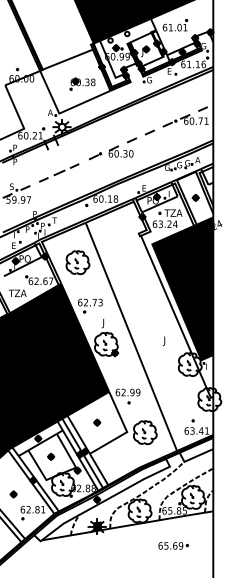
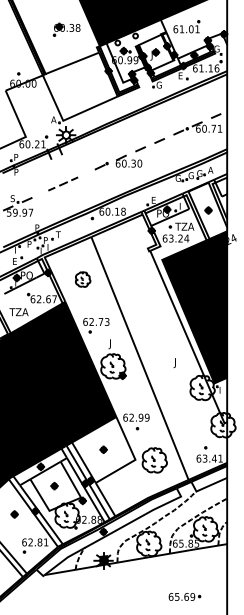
part: (82, 83) -> (66, 29), moved
part: (59, 172) -> (63, 183), size x0.7
part: (77, 262) -> (82, 279), size x0.6
part: (13, 494) -> (14, 514), moved
part: (173, 545) -> (184, 596), moved

